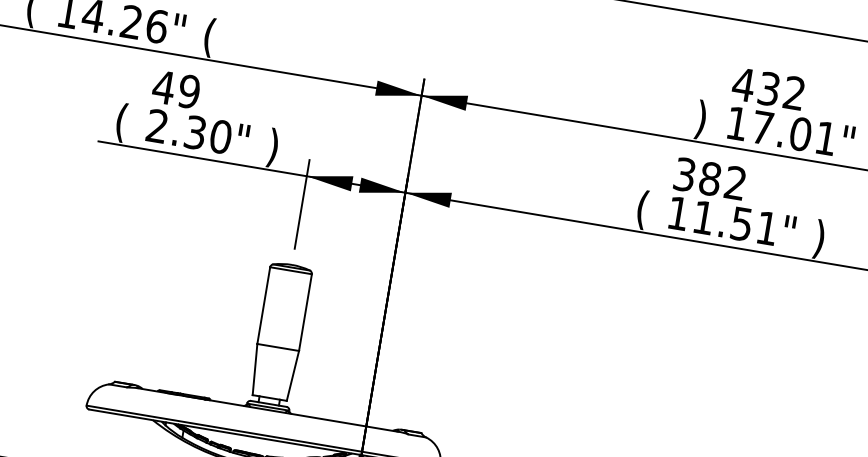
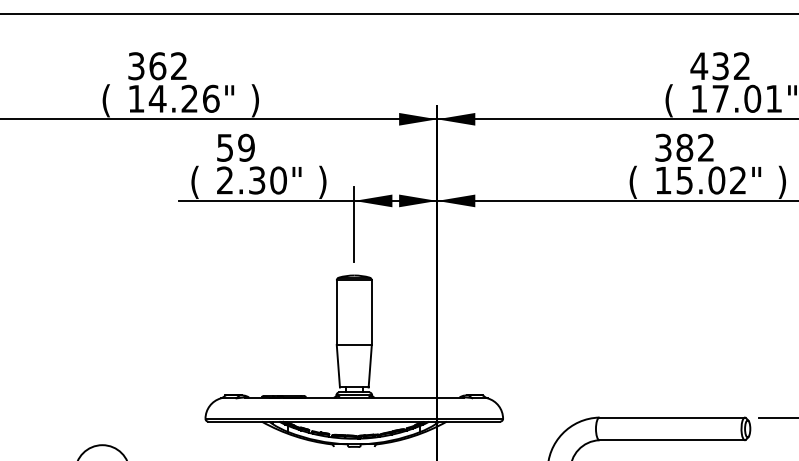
text: (208, 37) -> (254, 100), ( -> )
text: (163, 86) -> (224, 147), 49 -> 59
text: (700, 119) -> (668, 100), ) -> (
text: (734, 222) -> (710, 180), 11.51" -> 15.02"

